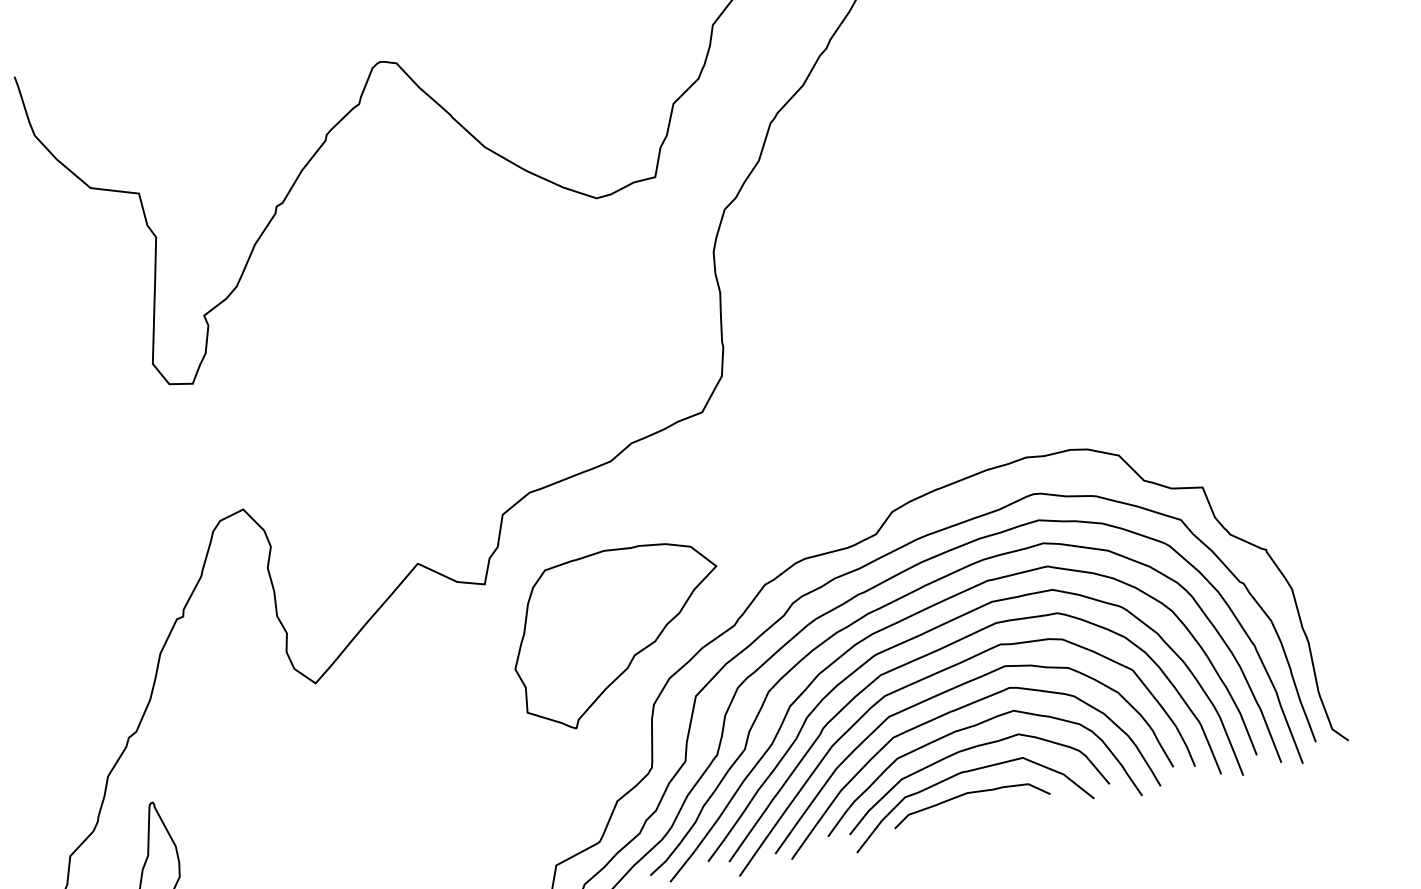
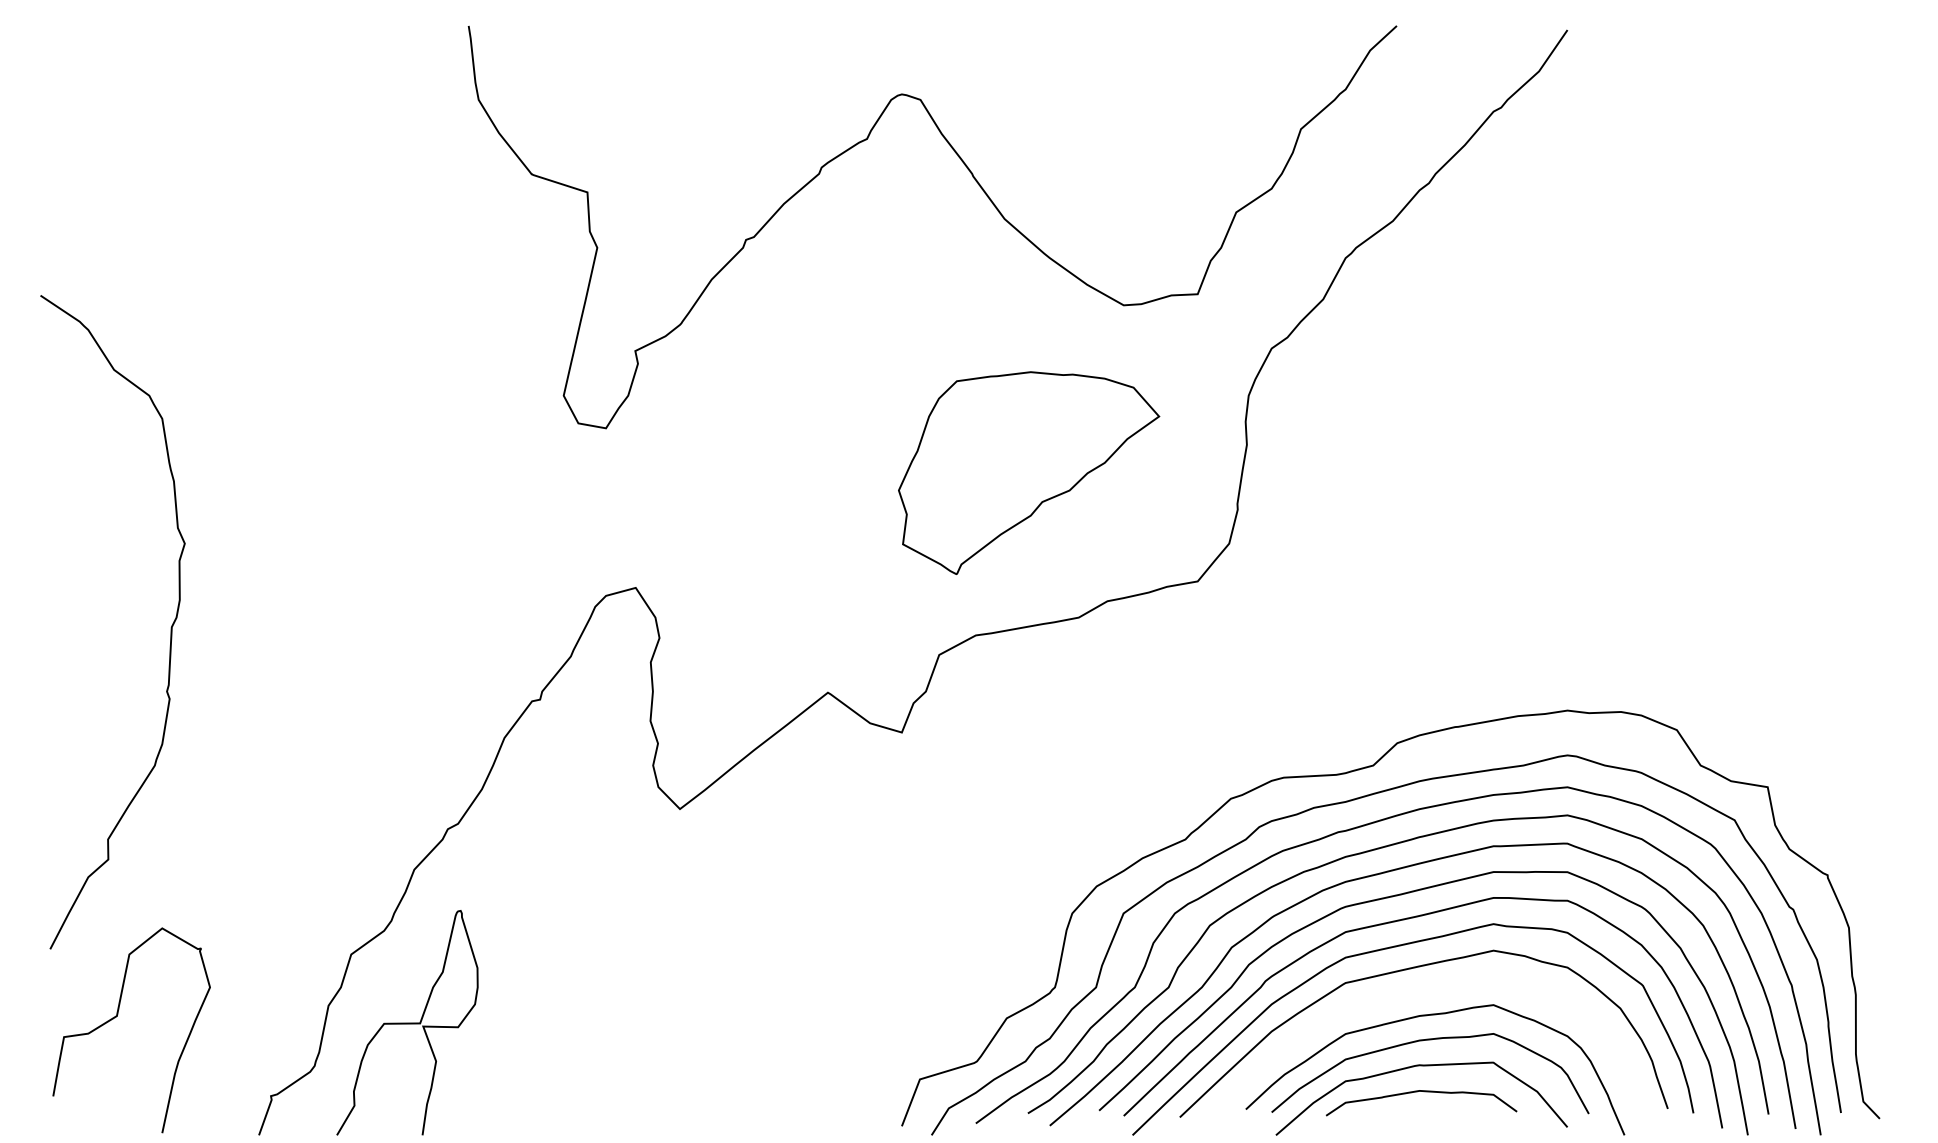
part: (619, 633) -> (1029, 472), moved
curve: (941, 716) -> (1407, 995), removed

